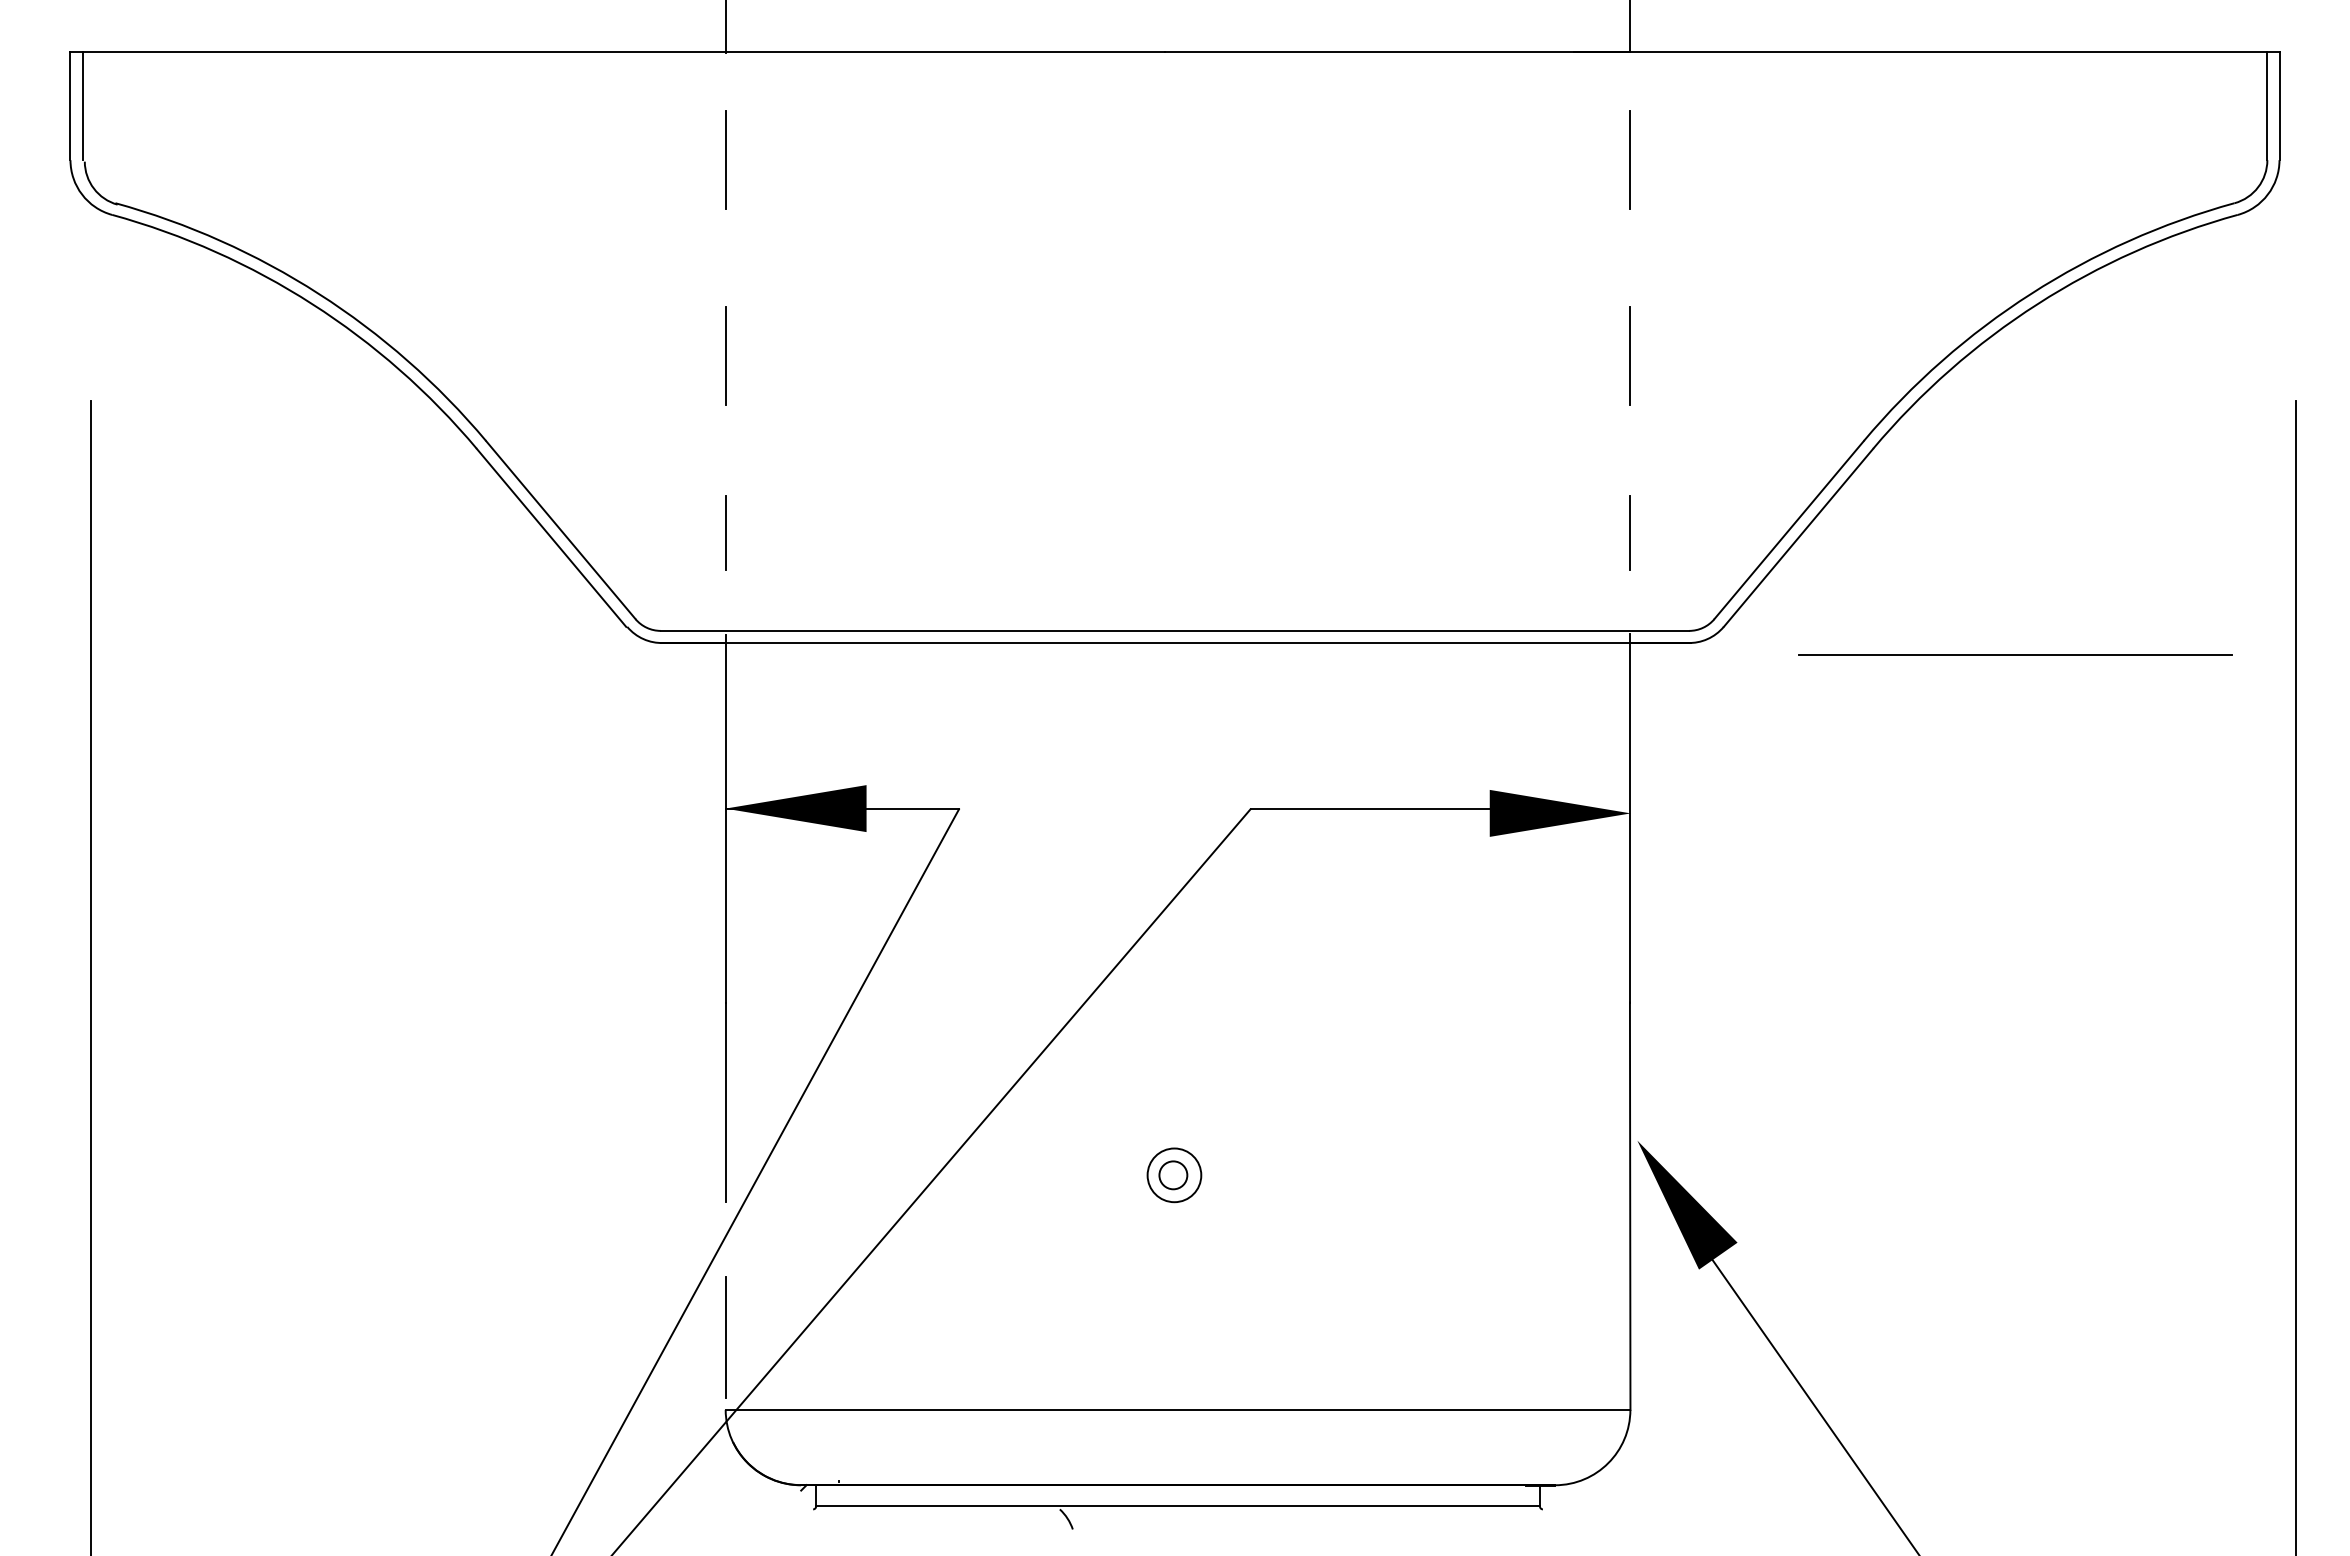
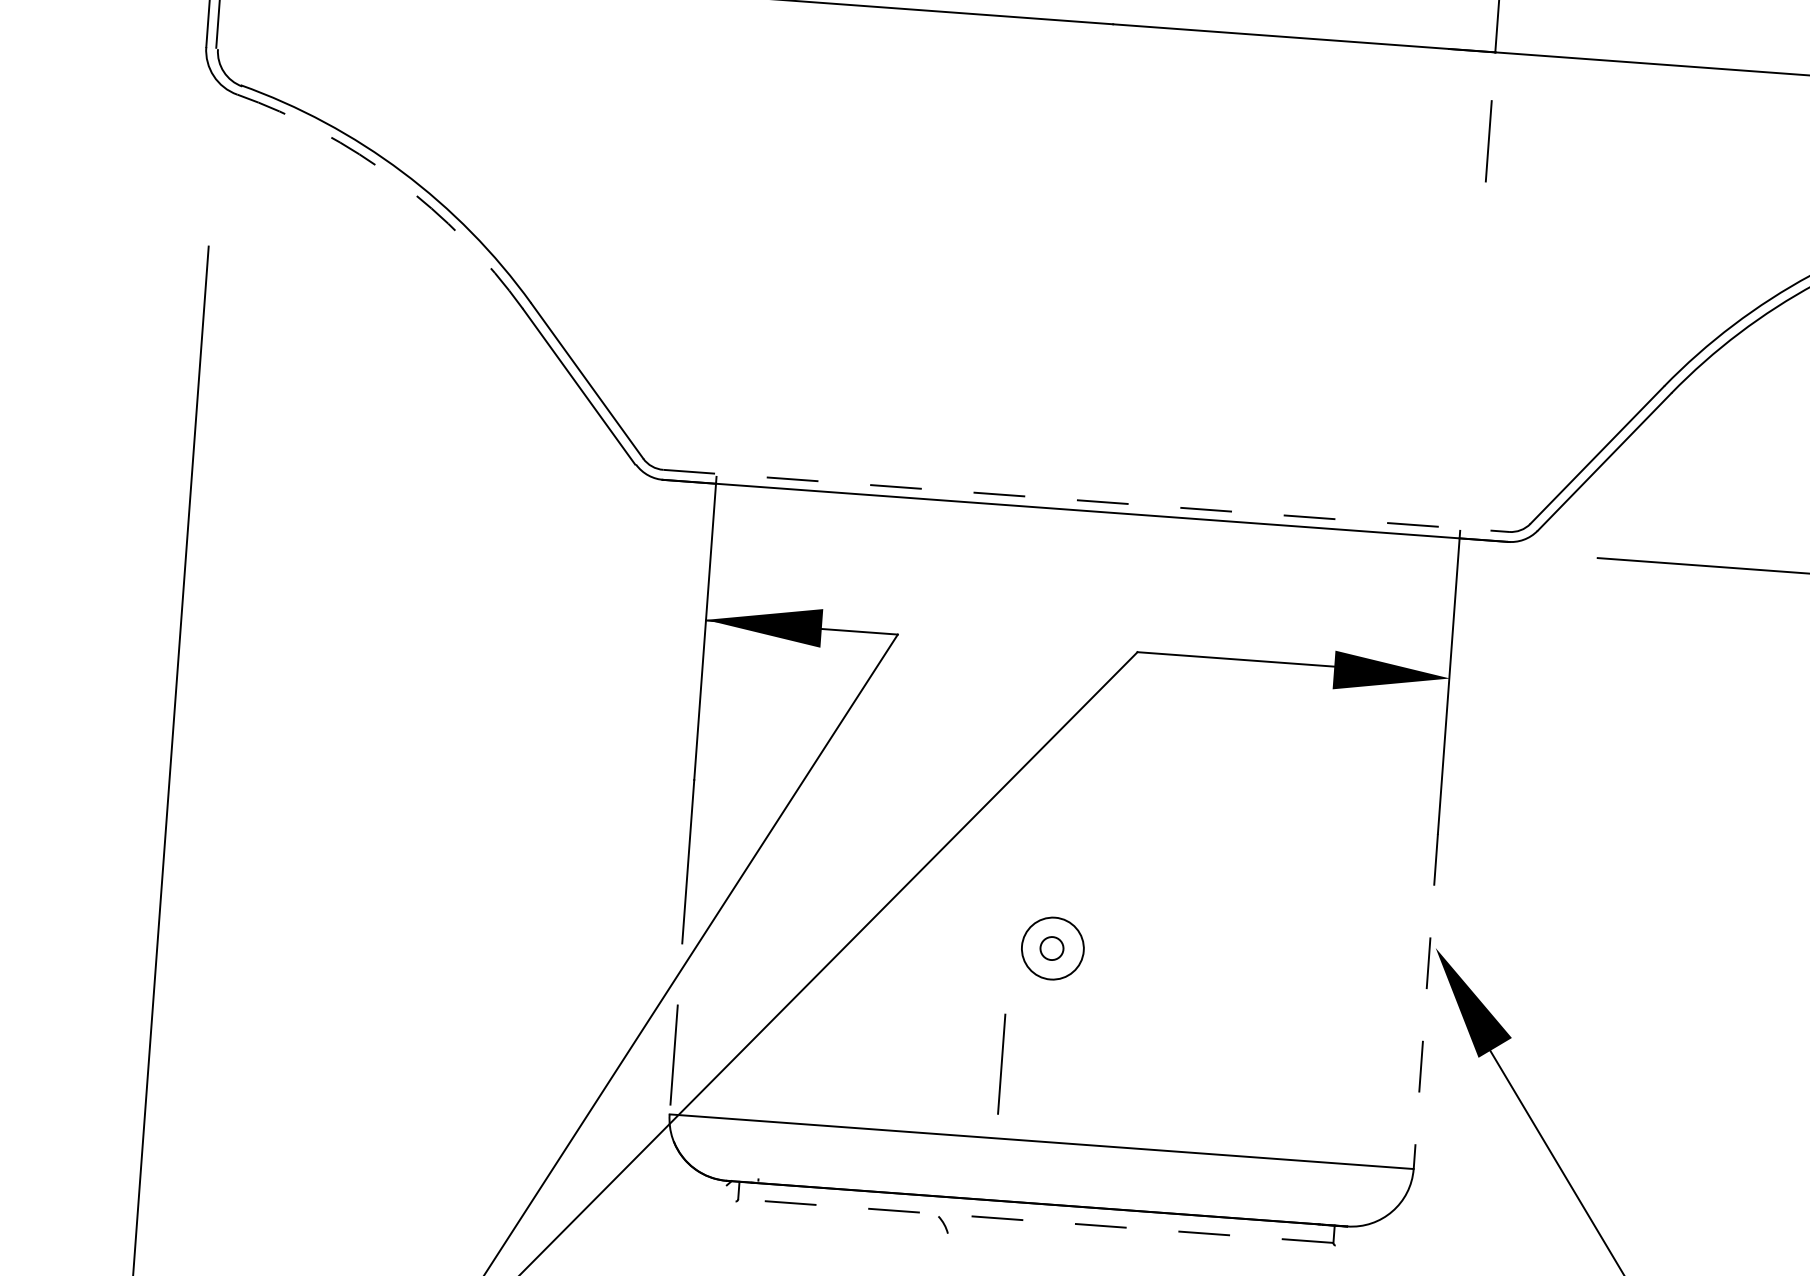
line: (725, 160) -> (744, 86), removed
arc: (312, 304) -> (396, 180), solid -> dashed
line: (725, 355) -> (733, 247), removed
line: (1629, 355) -> (1476, 301), removed
line: (725, 532) -> (722, 392), removed
line: (1629, 532) -> (1465, 447), removed
line: (1175, 630) -> (1086, 500), solid -> dashed
circle: (1174, 1175) -> (1052, 948), size x1.4
line: (1630, 1206) -> (1426, 1001), solid -> dashed
line: (1122, 1319) -> (1001, 1064), added
line: (1178, 1506) -> (1036, 1221), solid -> dashed

